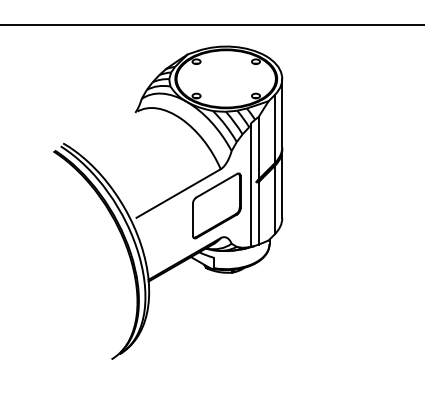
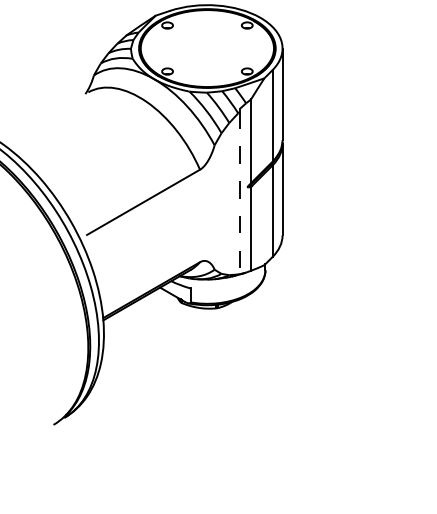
line: (250, 186) -> (239, 192), solid -> dashed
part: (216, 205) -> (194, 218), removed

